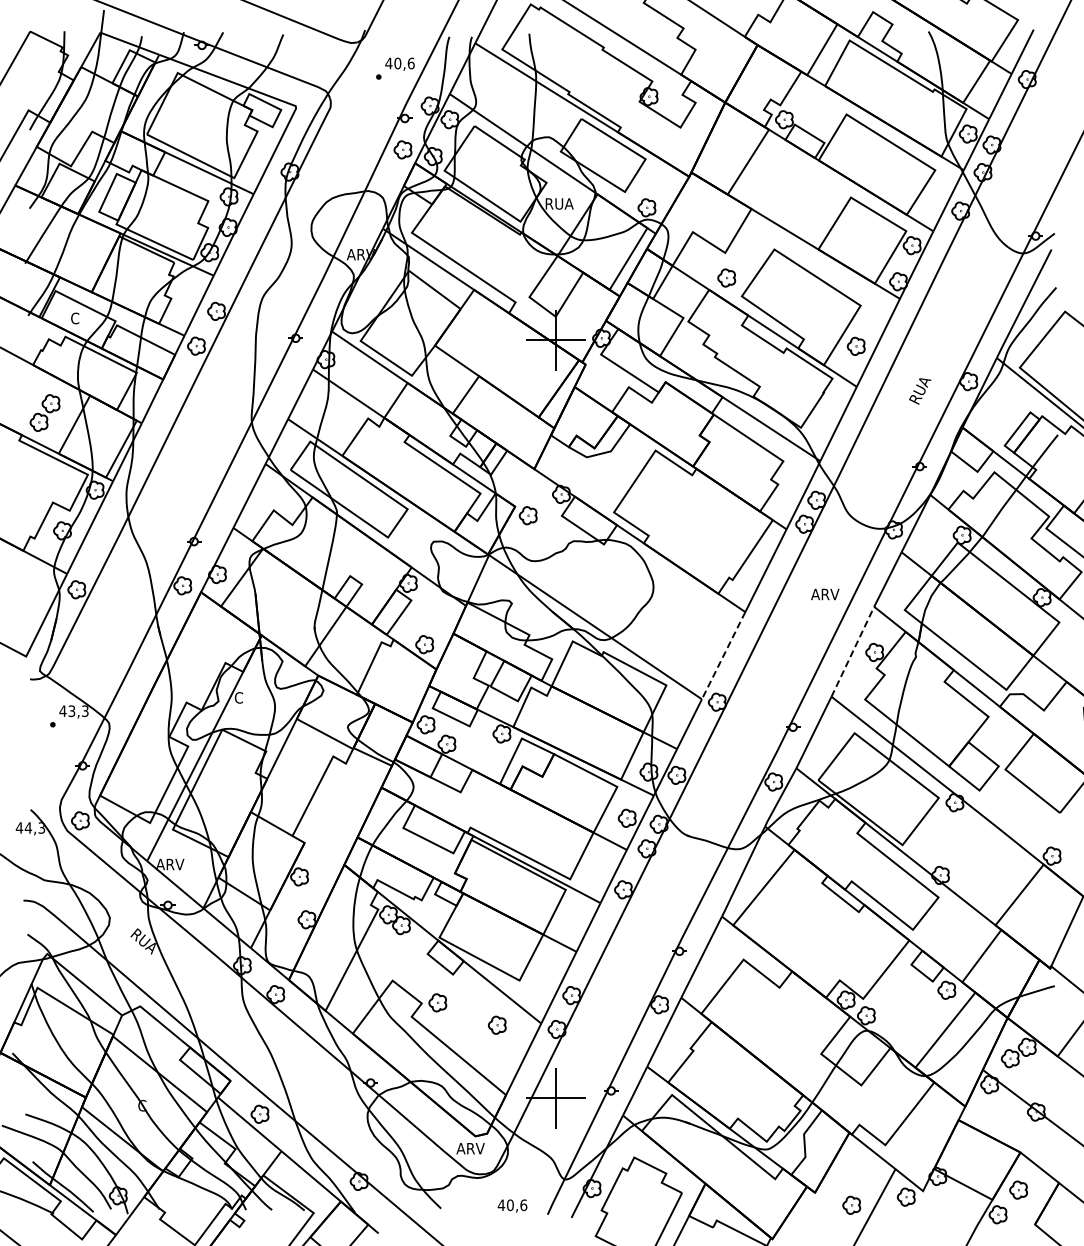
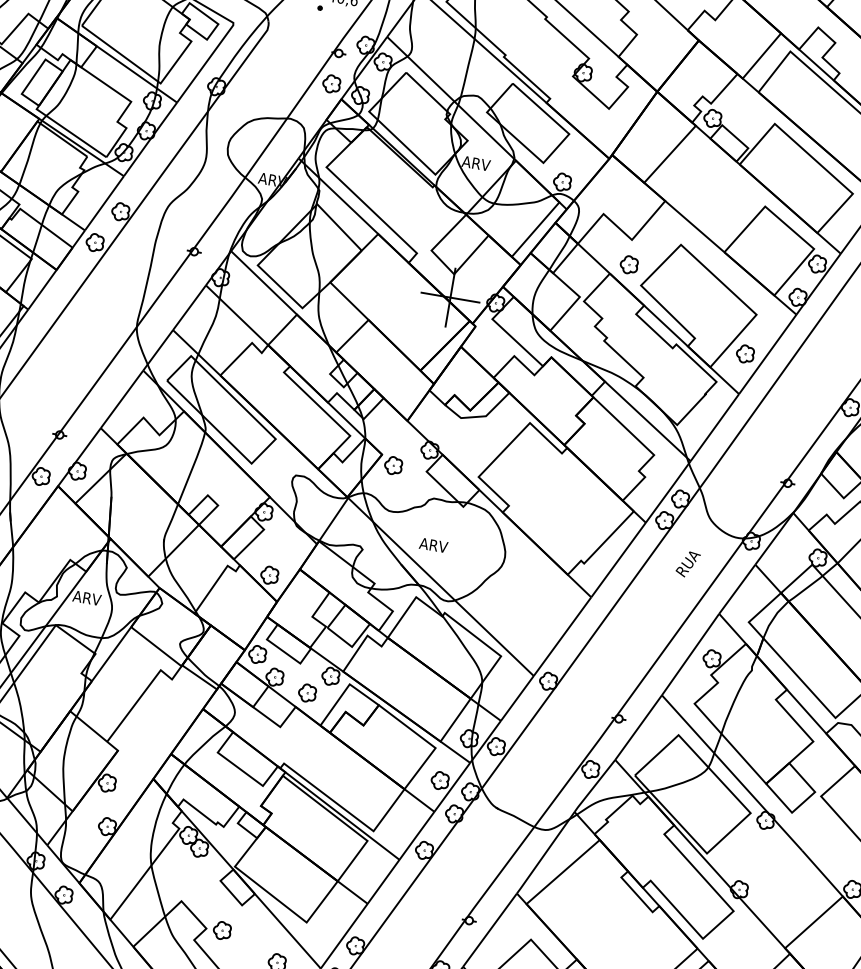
text: (558, 203) -> (475, 163), RUA -> ARV
text: (920, 391) -> (688, 564), moved
text: (825, 594) -> (433, 545), moved
line: (852, 651) -> (690, 654), dashed -> solid
line: (723, 655) -> (562, 636), dashed -> solid
text: (248, 697) -> (87, 597), C -> ARV
part: (481, 753) -> (307, 692), added

